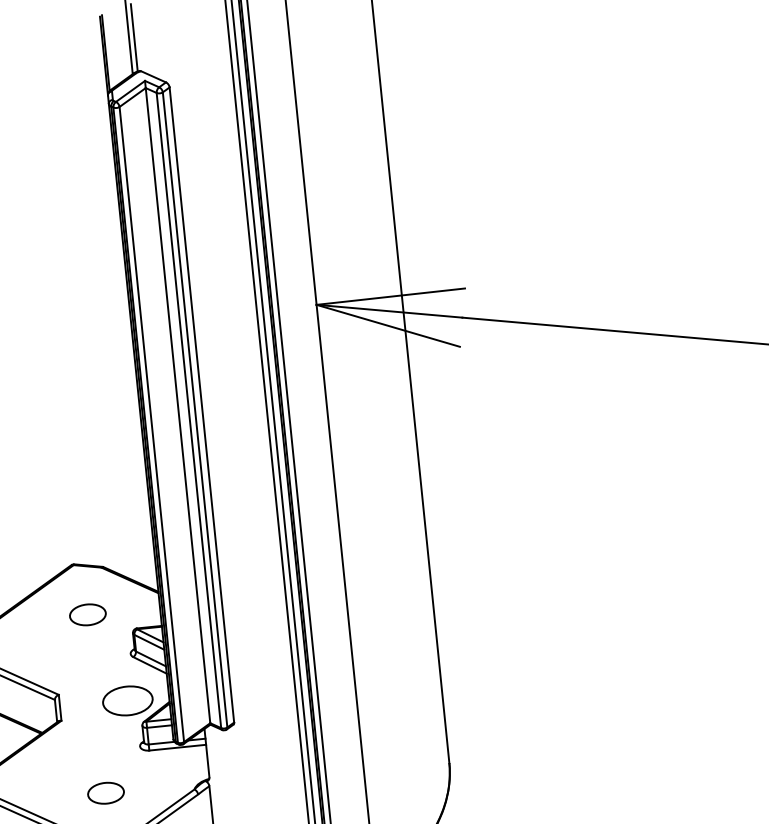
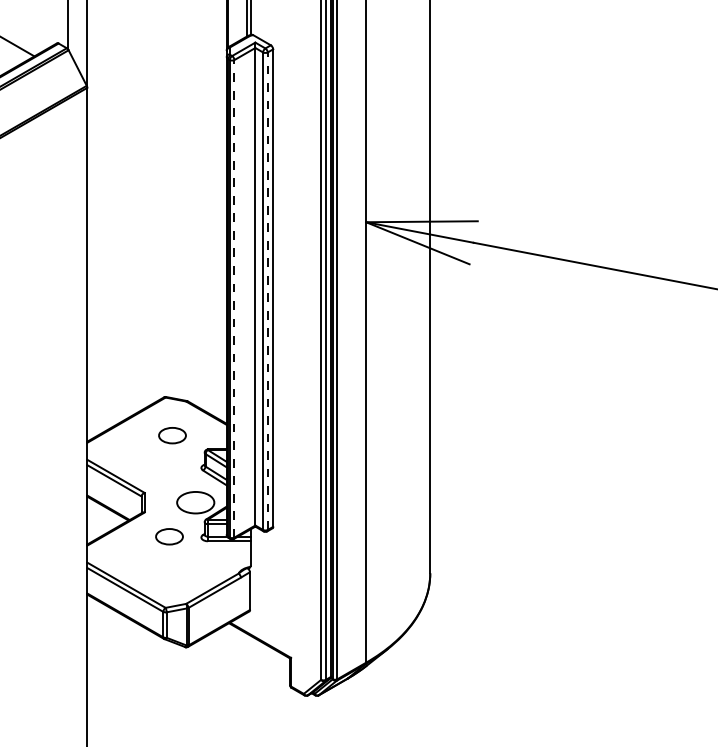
line: (194, 410) -> (267, 291), solid -> dashed
line: (151, 424) -> (234, 298), solid -> dashed
part: (105, 792) -> (169, 536), moved

